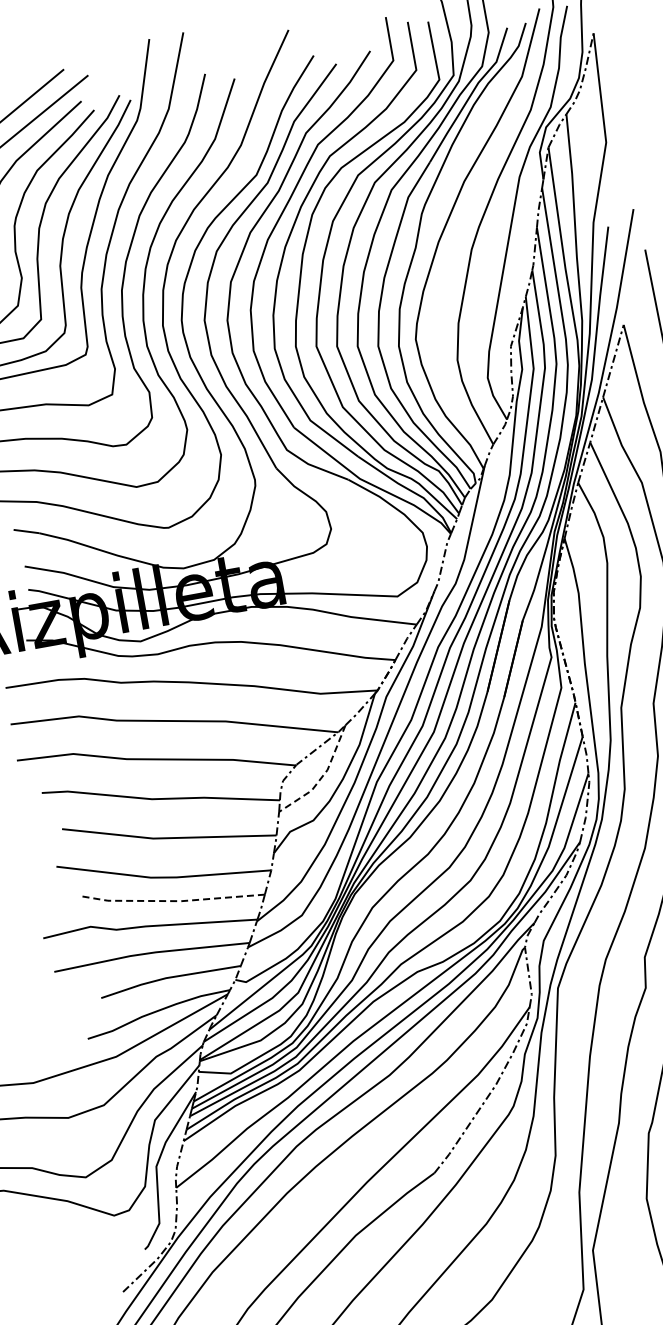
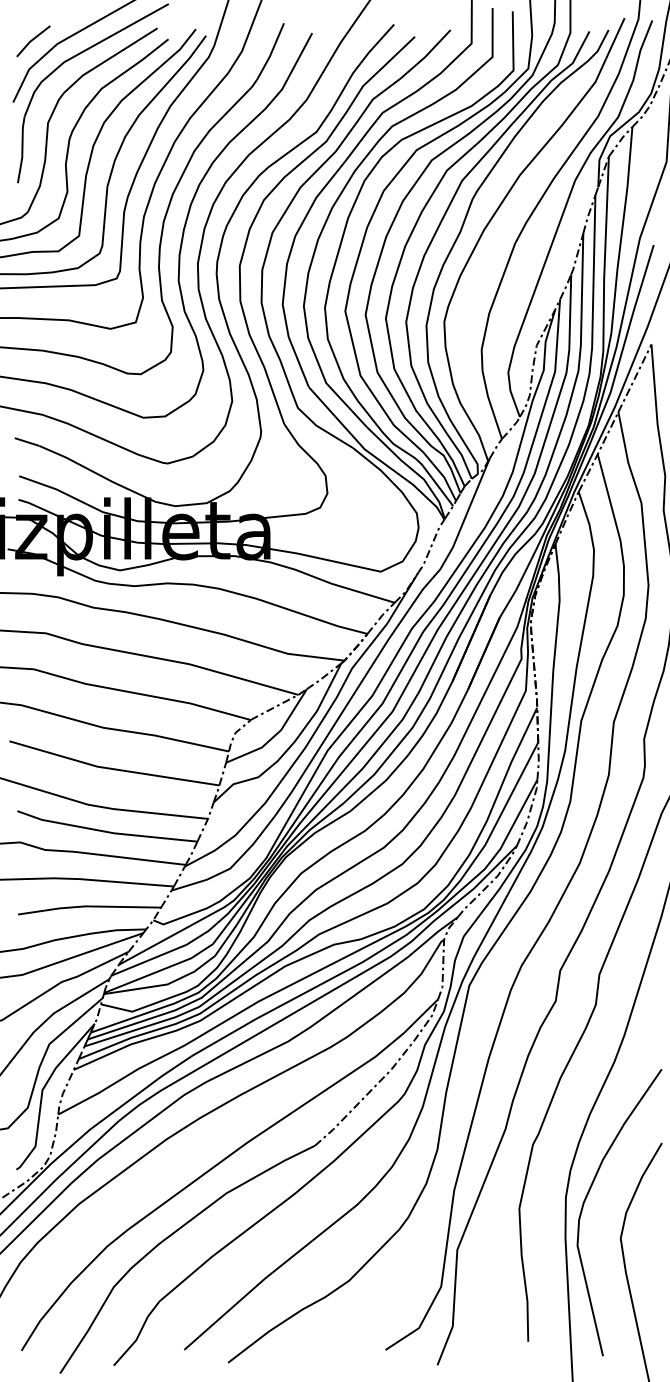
line: (322, 776) -> (275, 735), dashed -> solid
line: (172, 900) -> (105, 831), dashed -> solid

